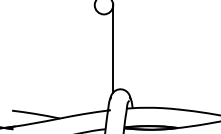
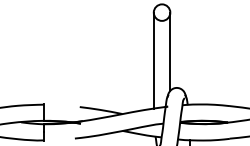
line: (94, 58) -> (153, 60), added

